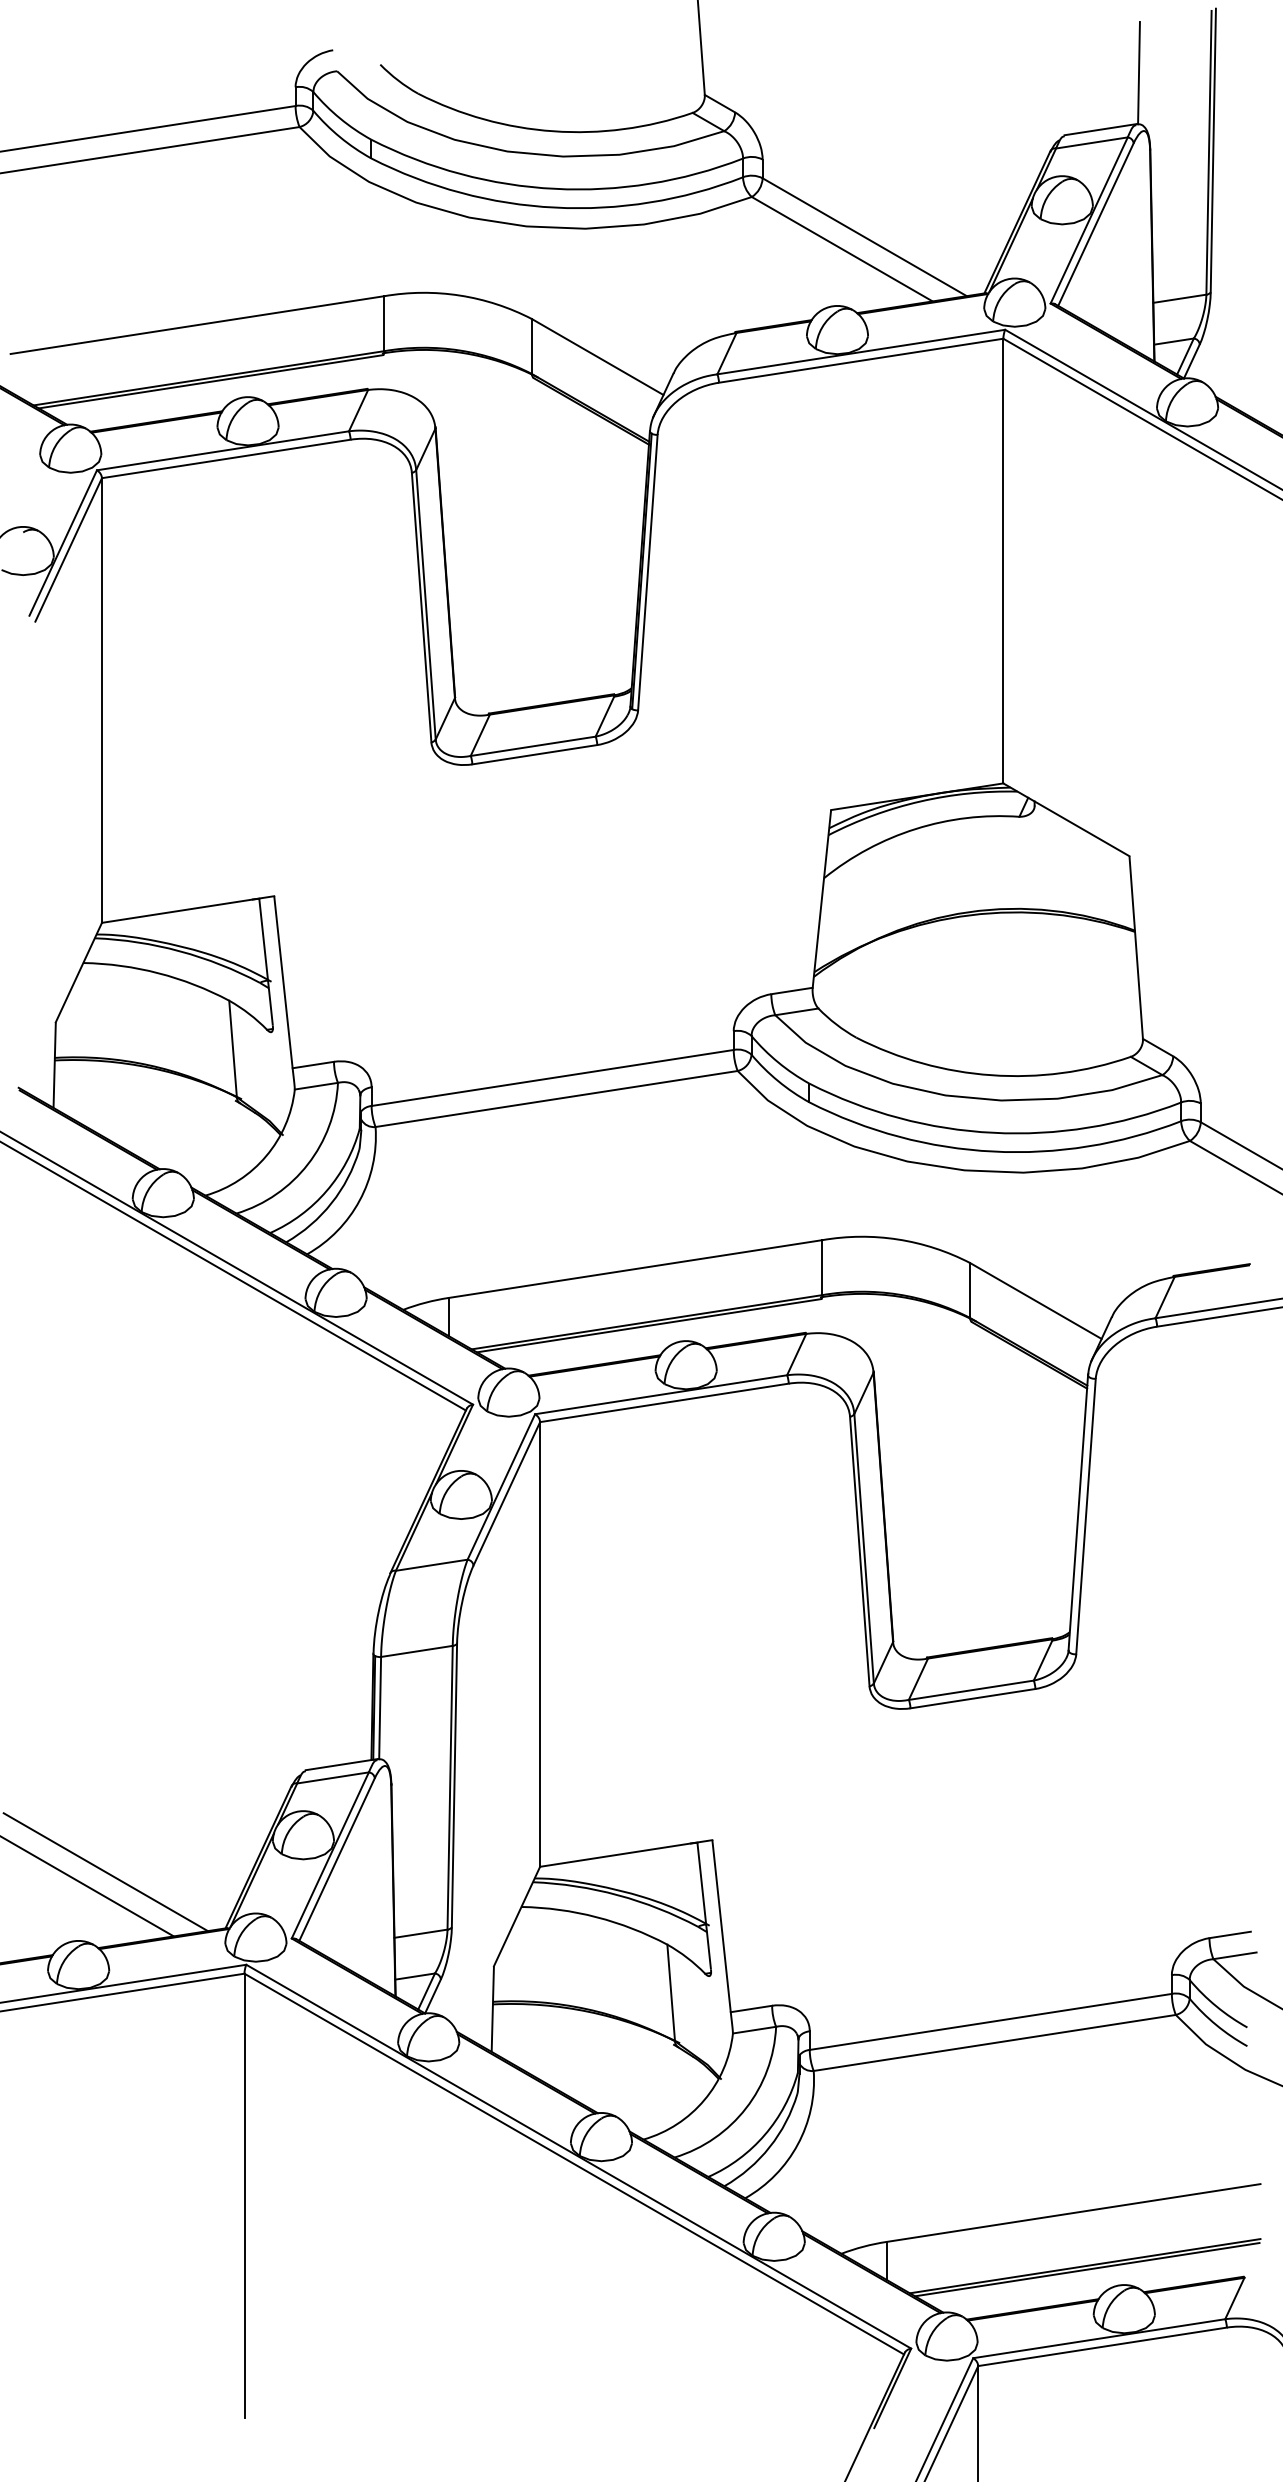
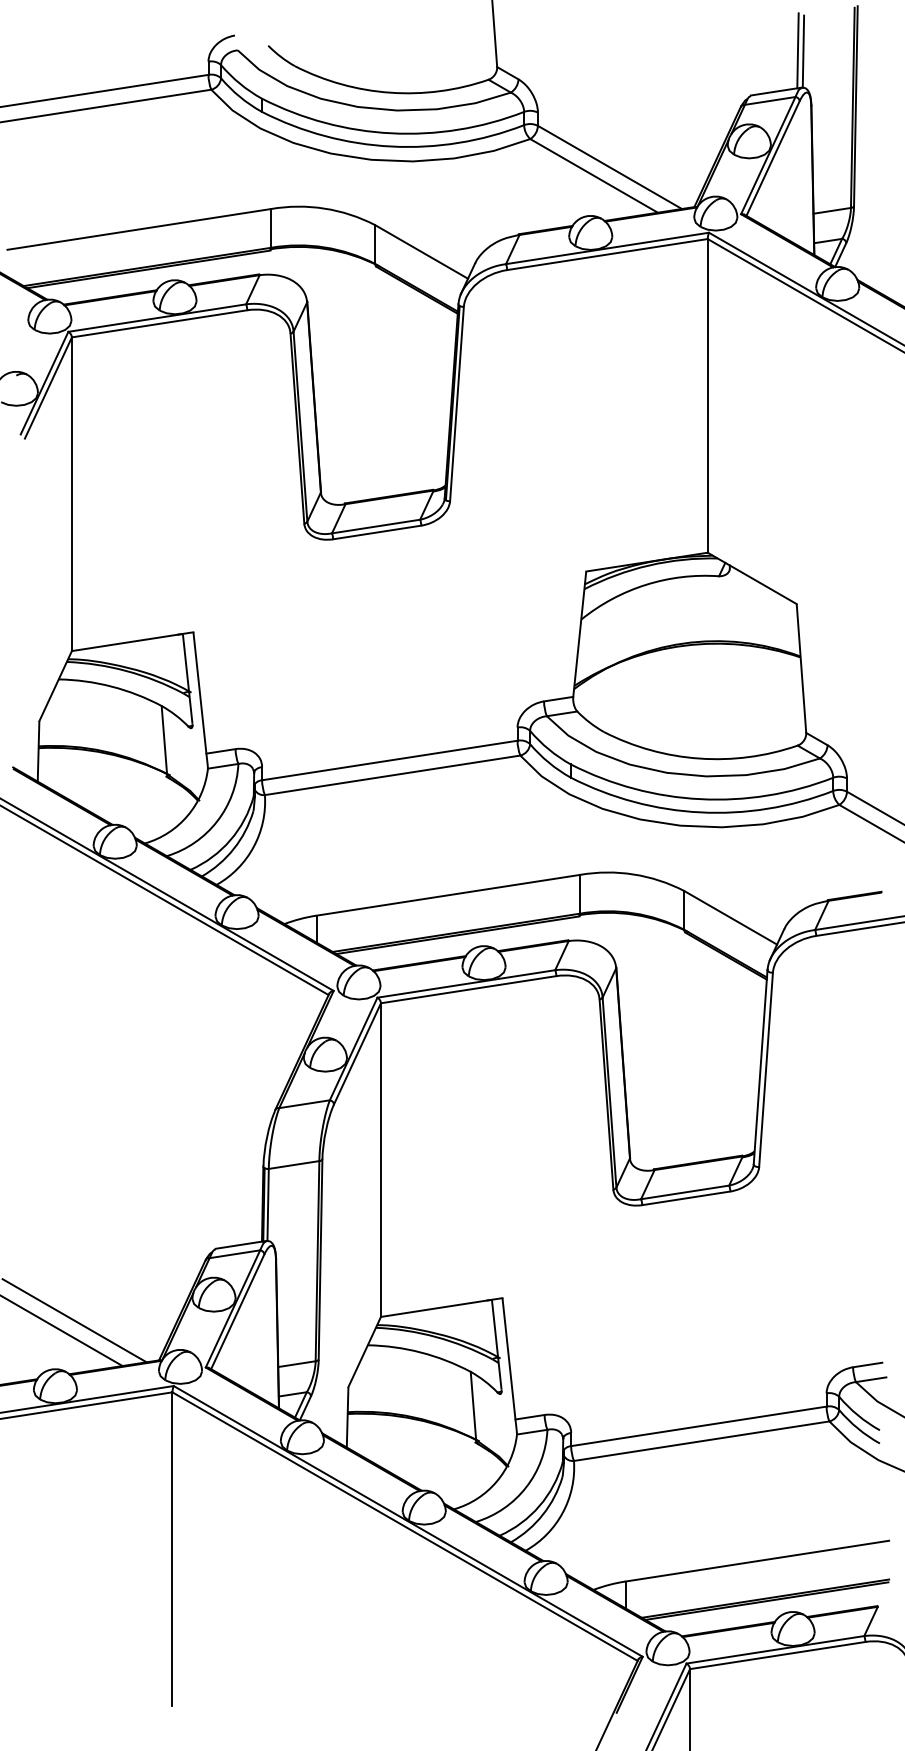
line: (1131, 71) -> (798, 50), added

